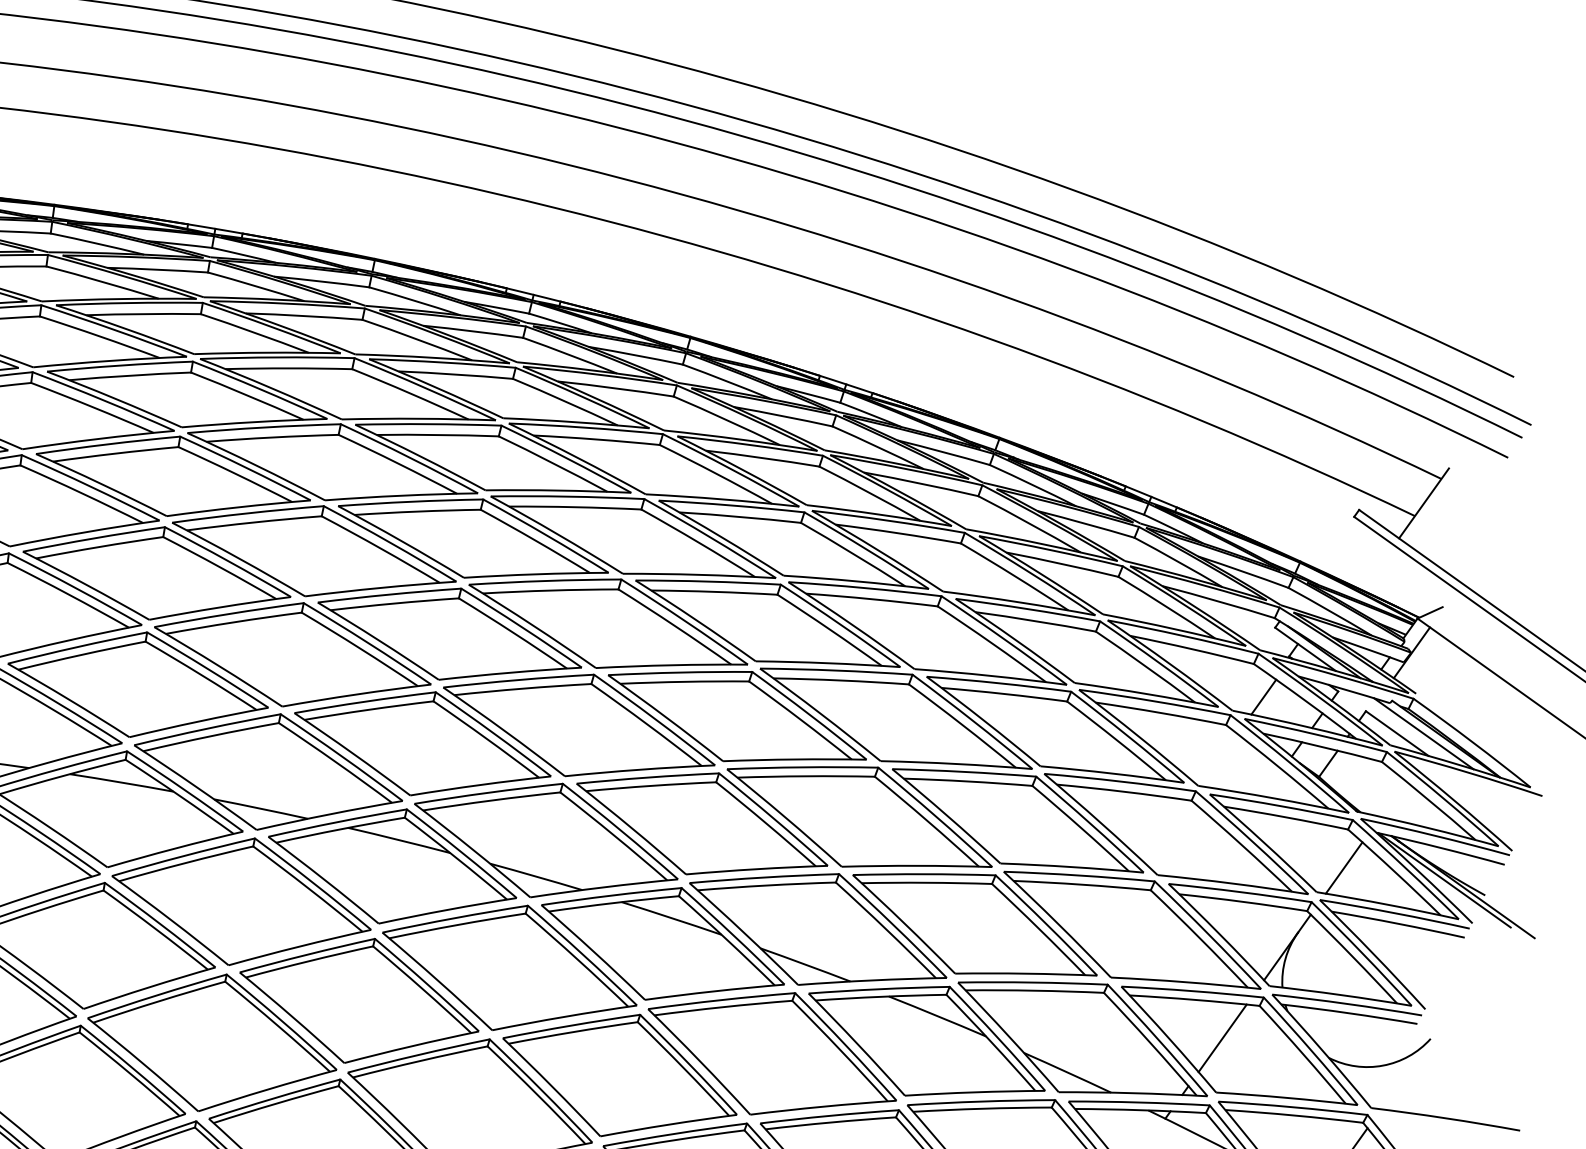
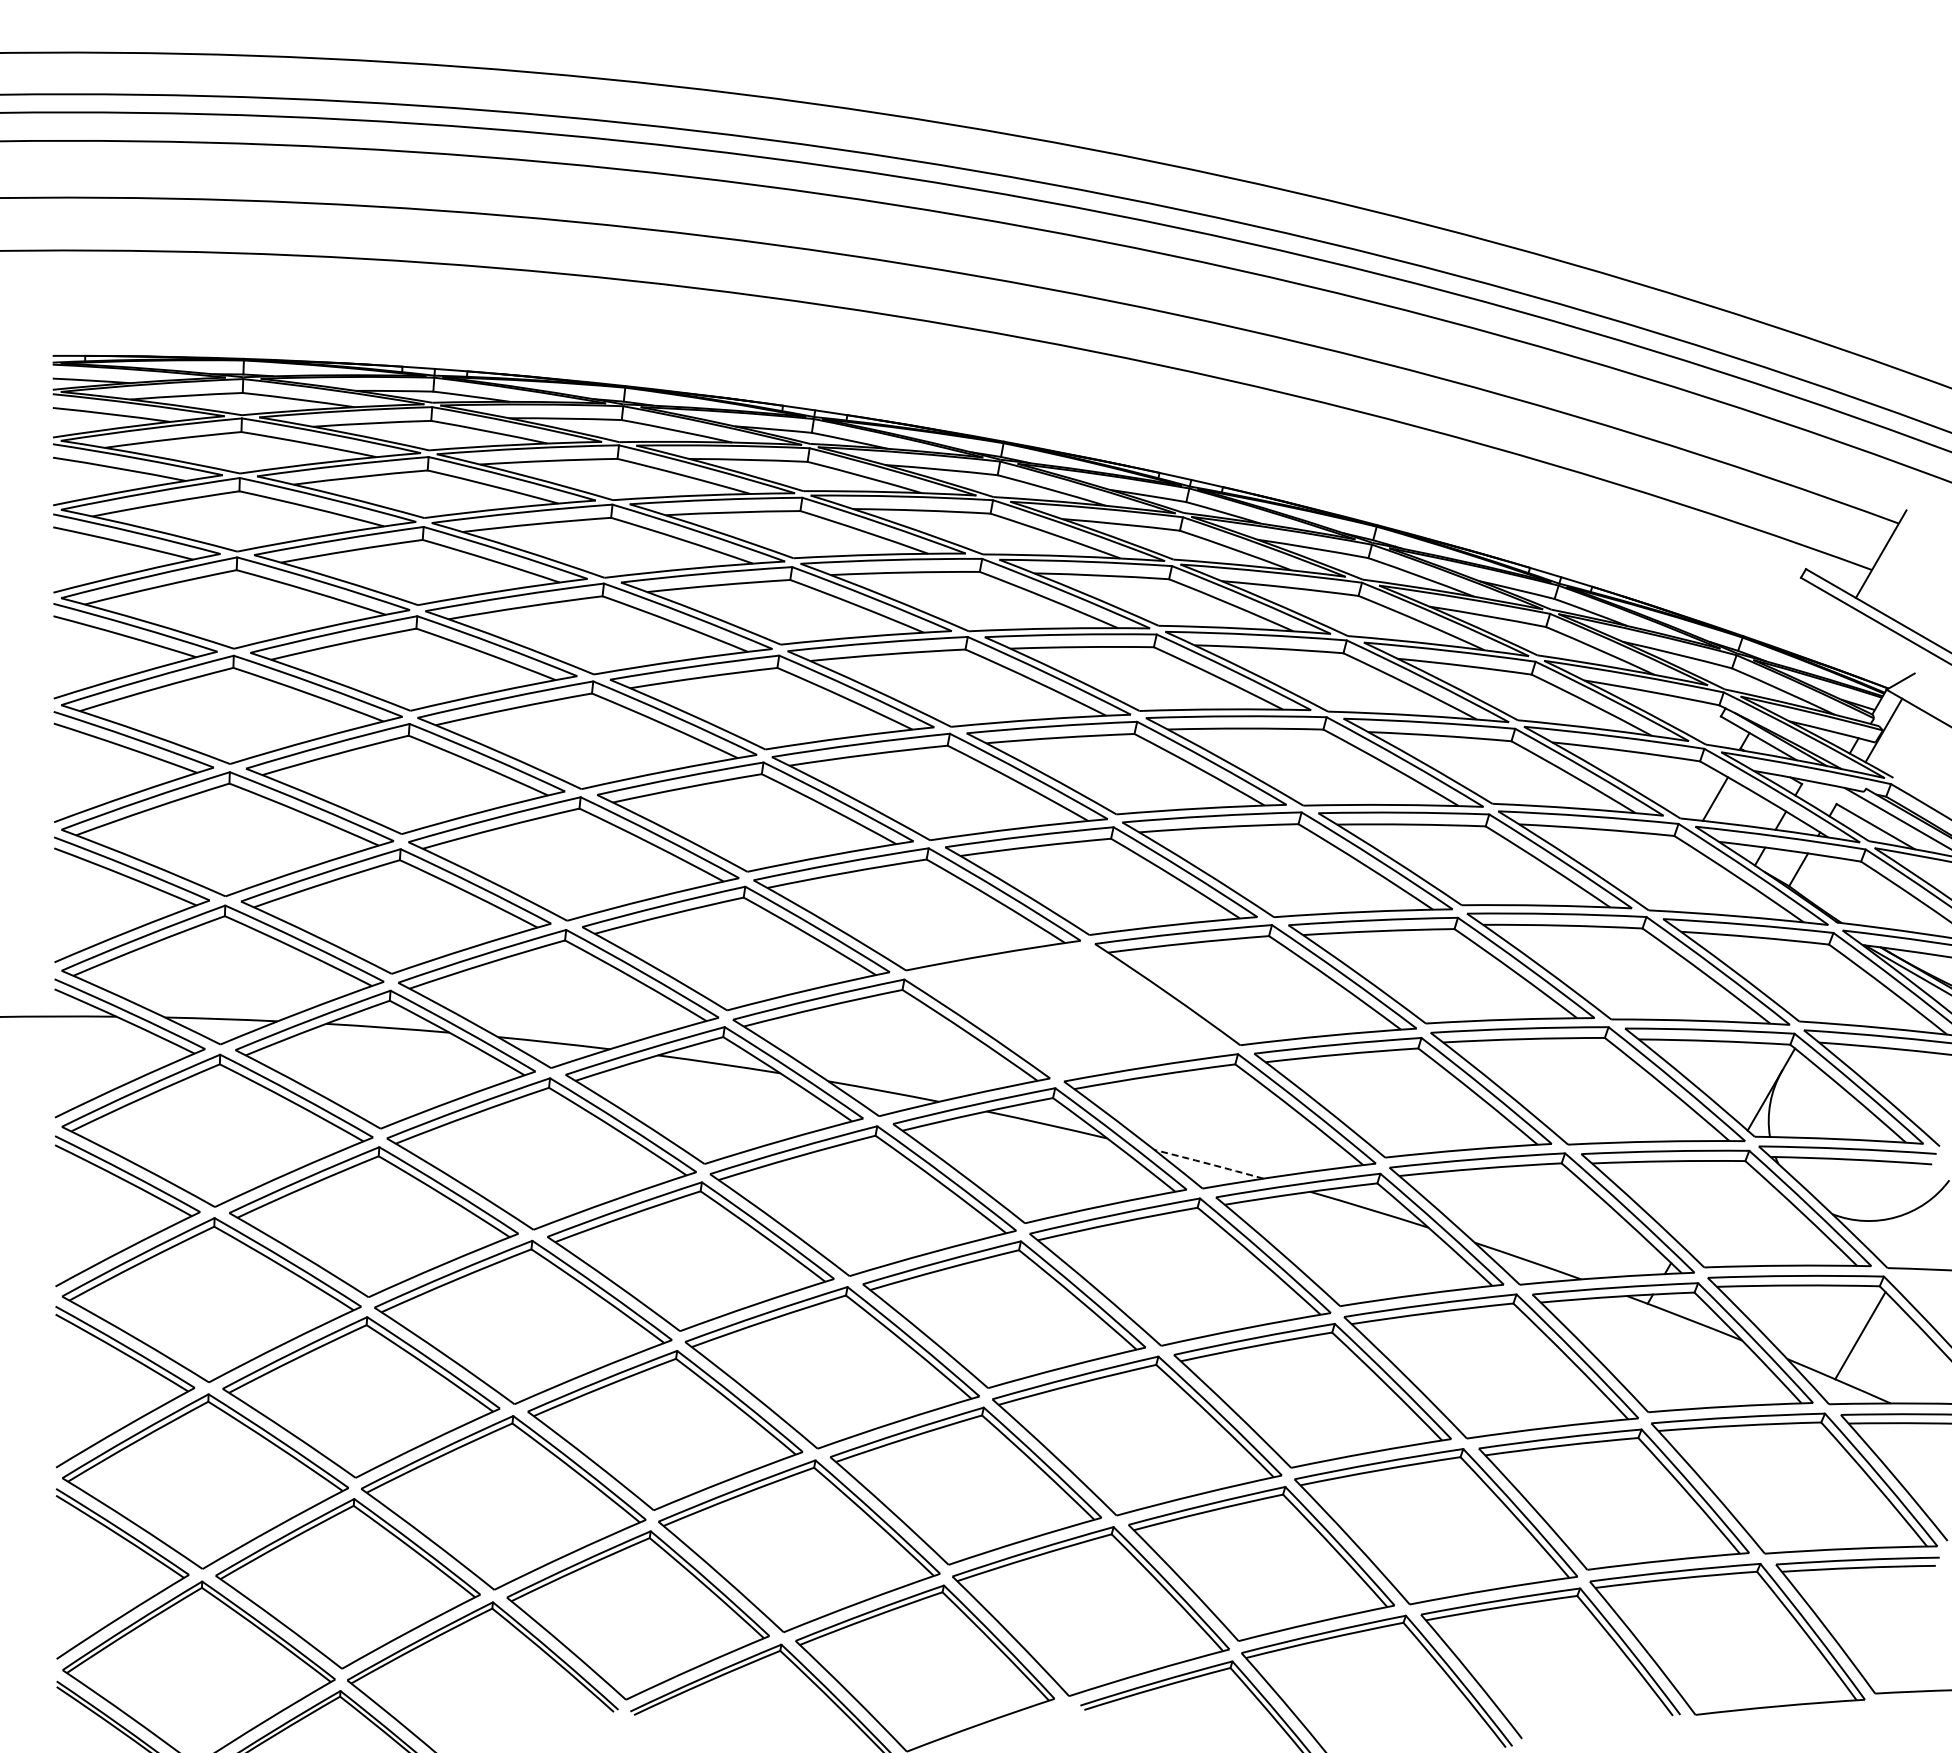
part: (702, 823) -> (1072, 1010), removed
line: (1343, 867) -> (1828, 989), removed
arc: (805, 964) -> (1209, 1163), solid -> dashed
line: (1222, 1037) -> (1705, 1202), removed

